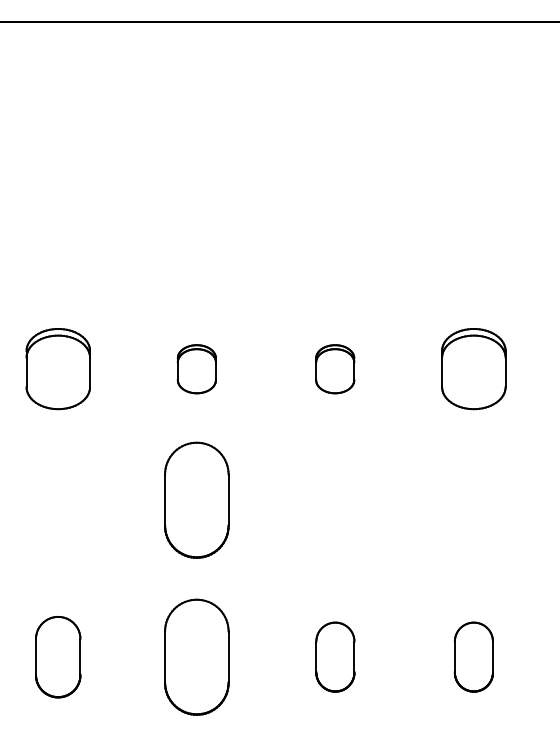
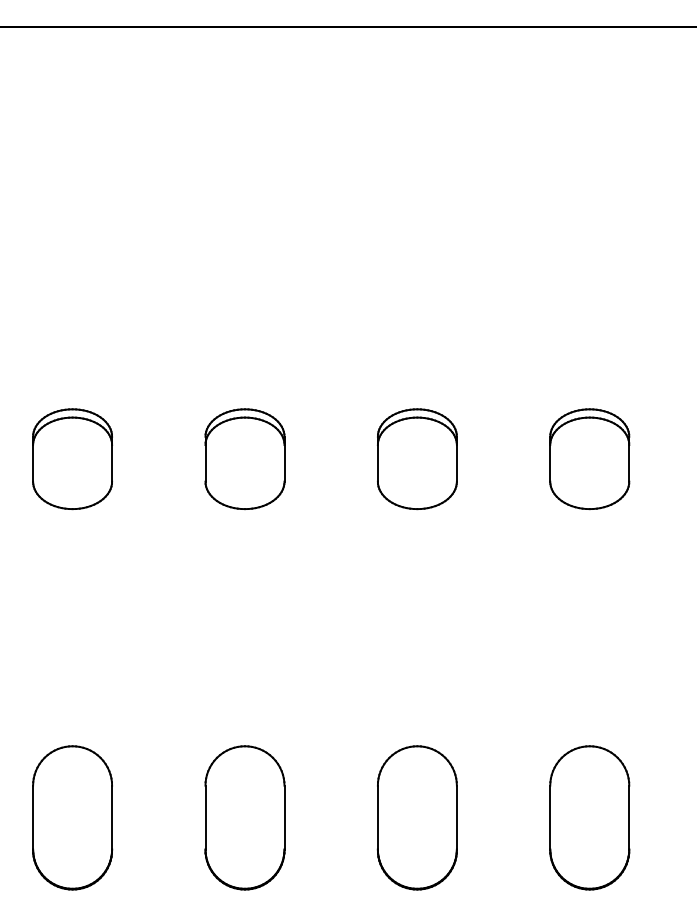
part: (196, 369) -> (244, 459), size x1.67
part: (334, 369) -> (416, 459), size x1.67
part: (196, 499) -> (244, 621), removed
part: (57, 656) -> (71, 816), size x1.43
part: (335, 656) -> (417, 816), size x1.67
part: (473, 656) -> (589, 816), size x1.67

